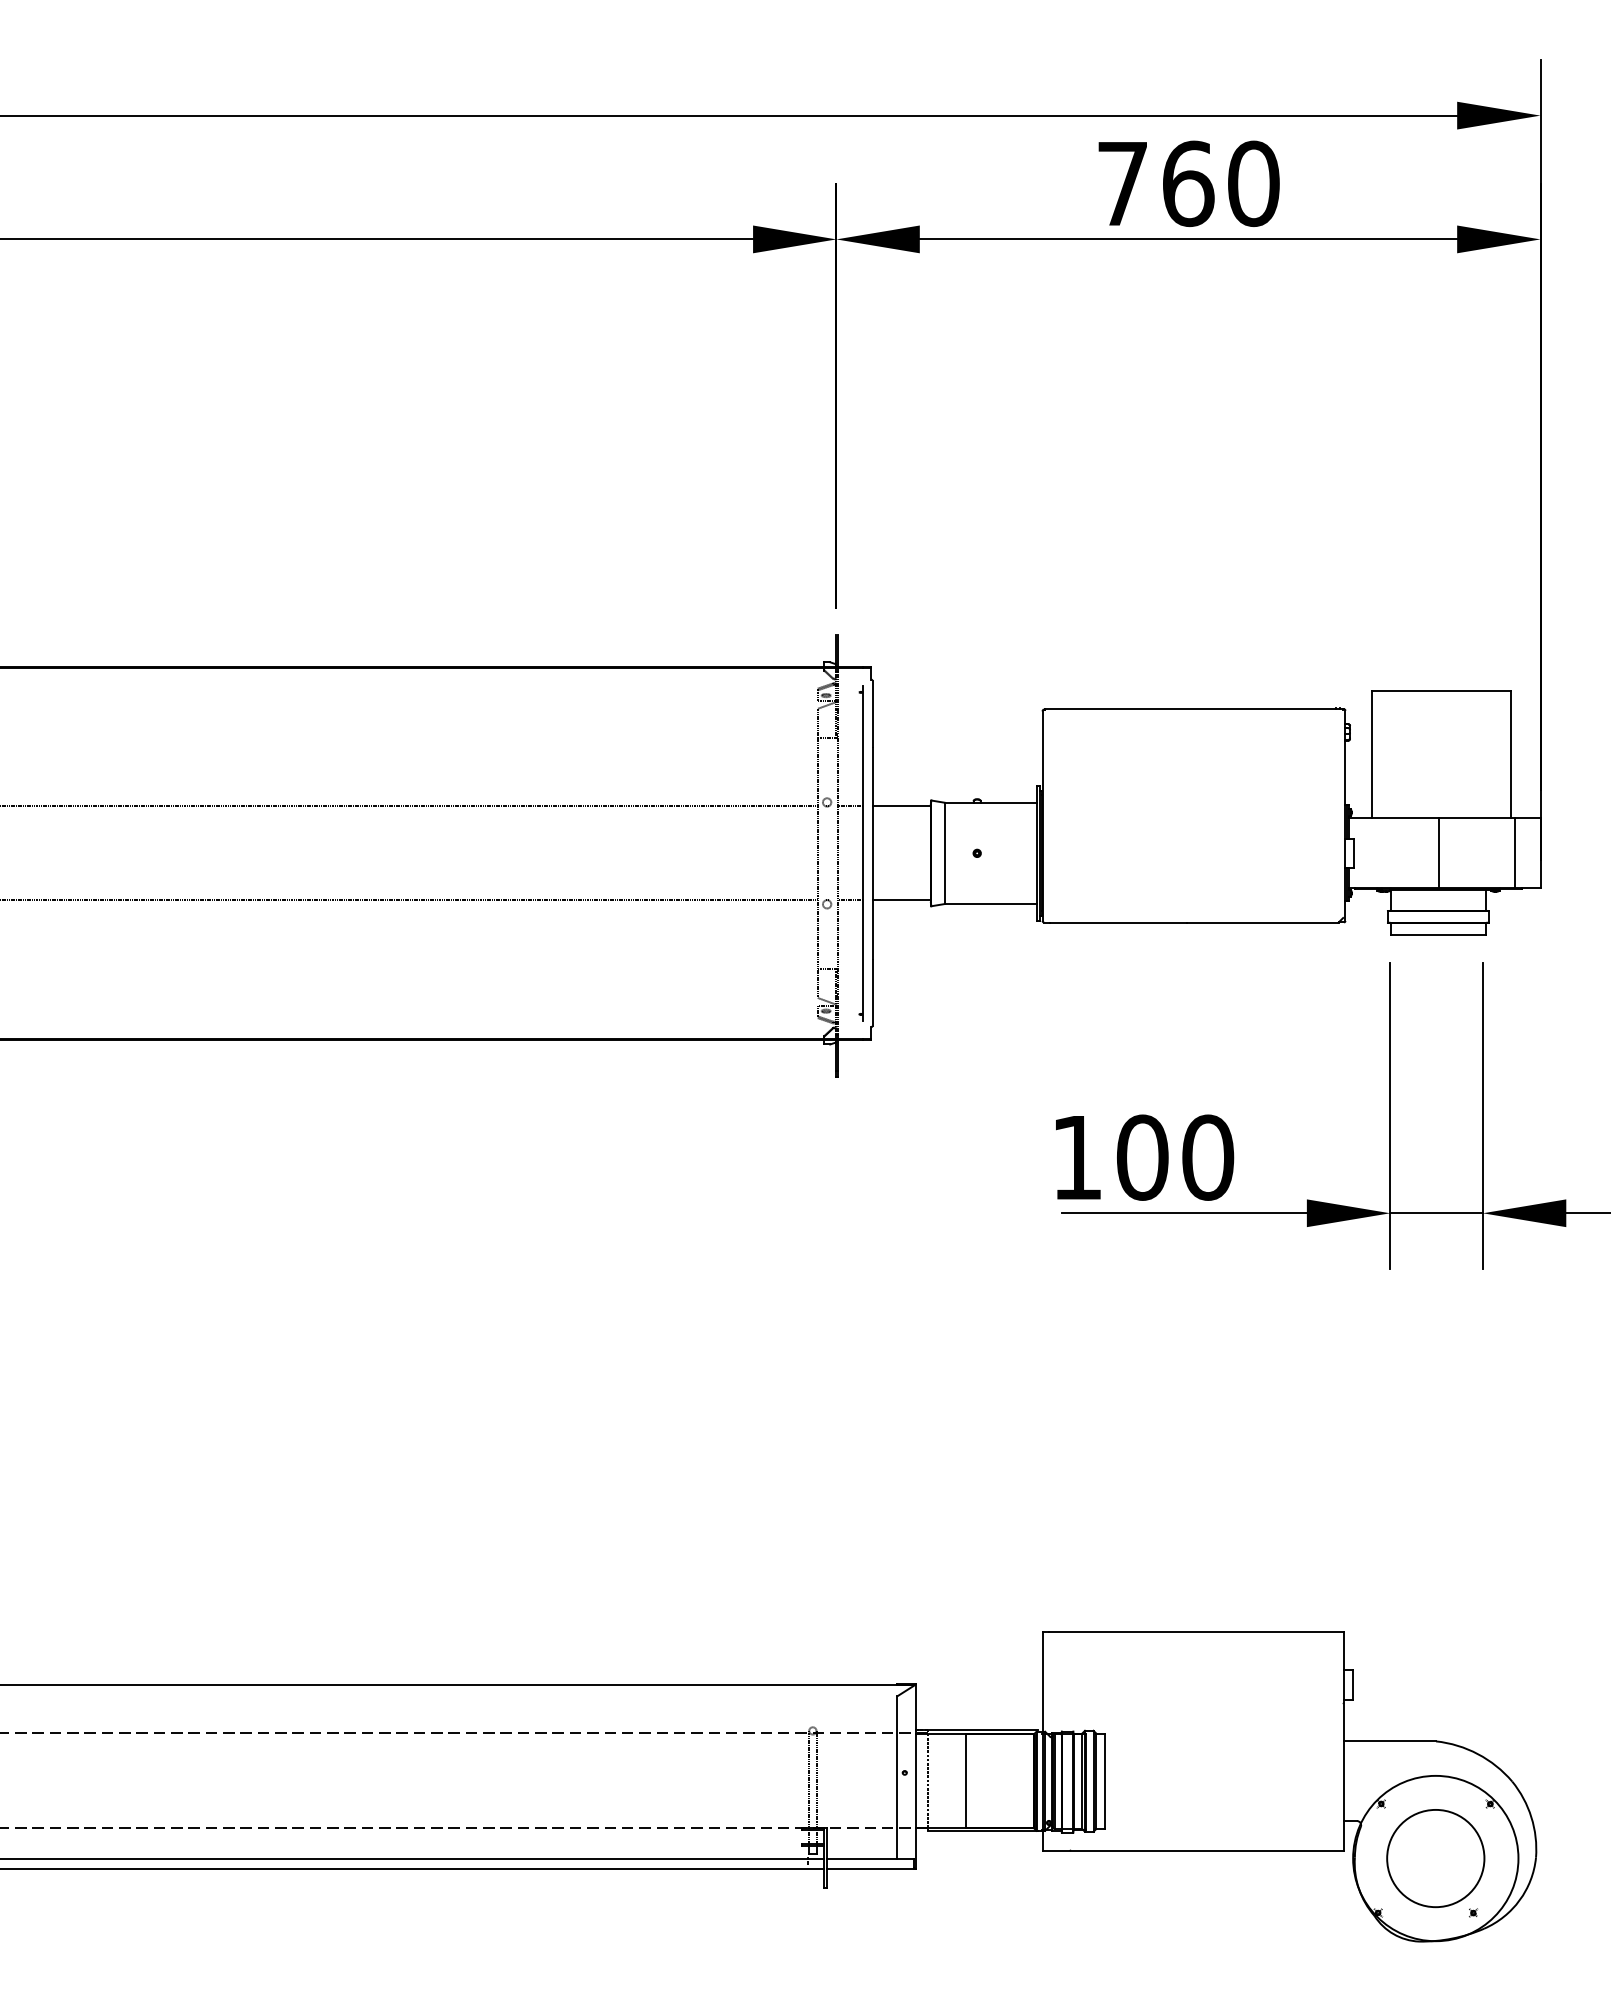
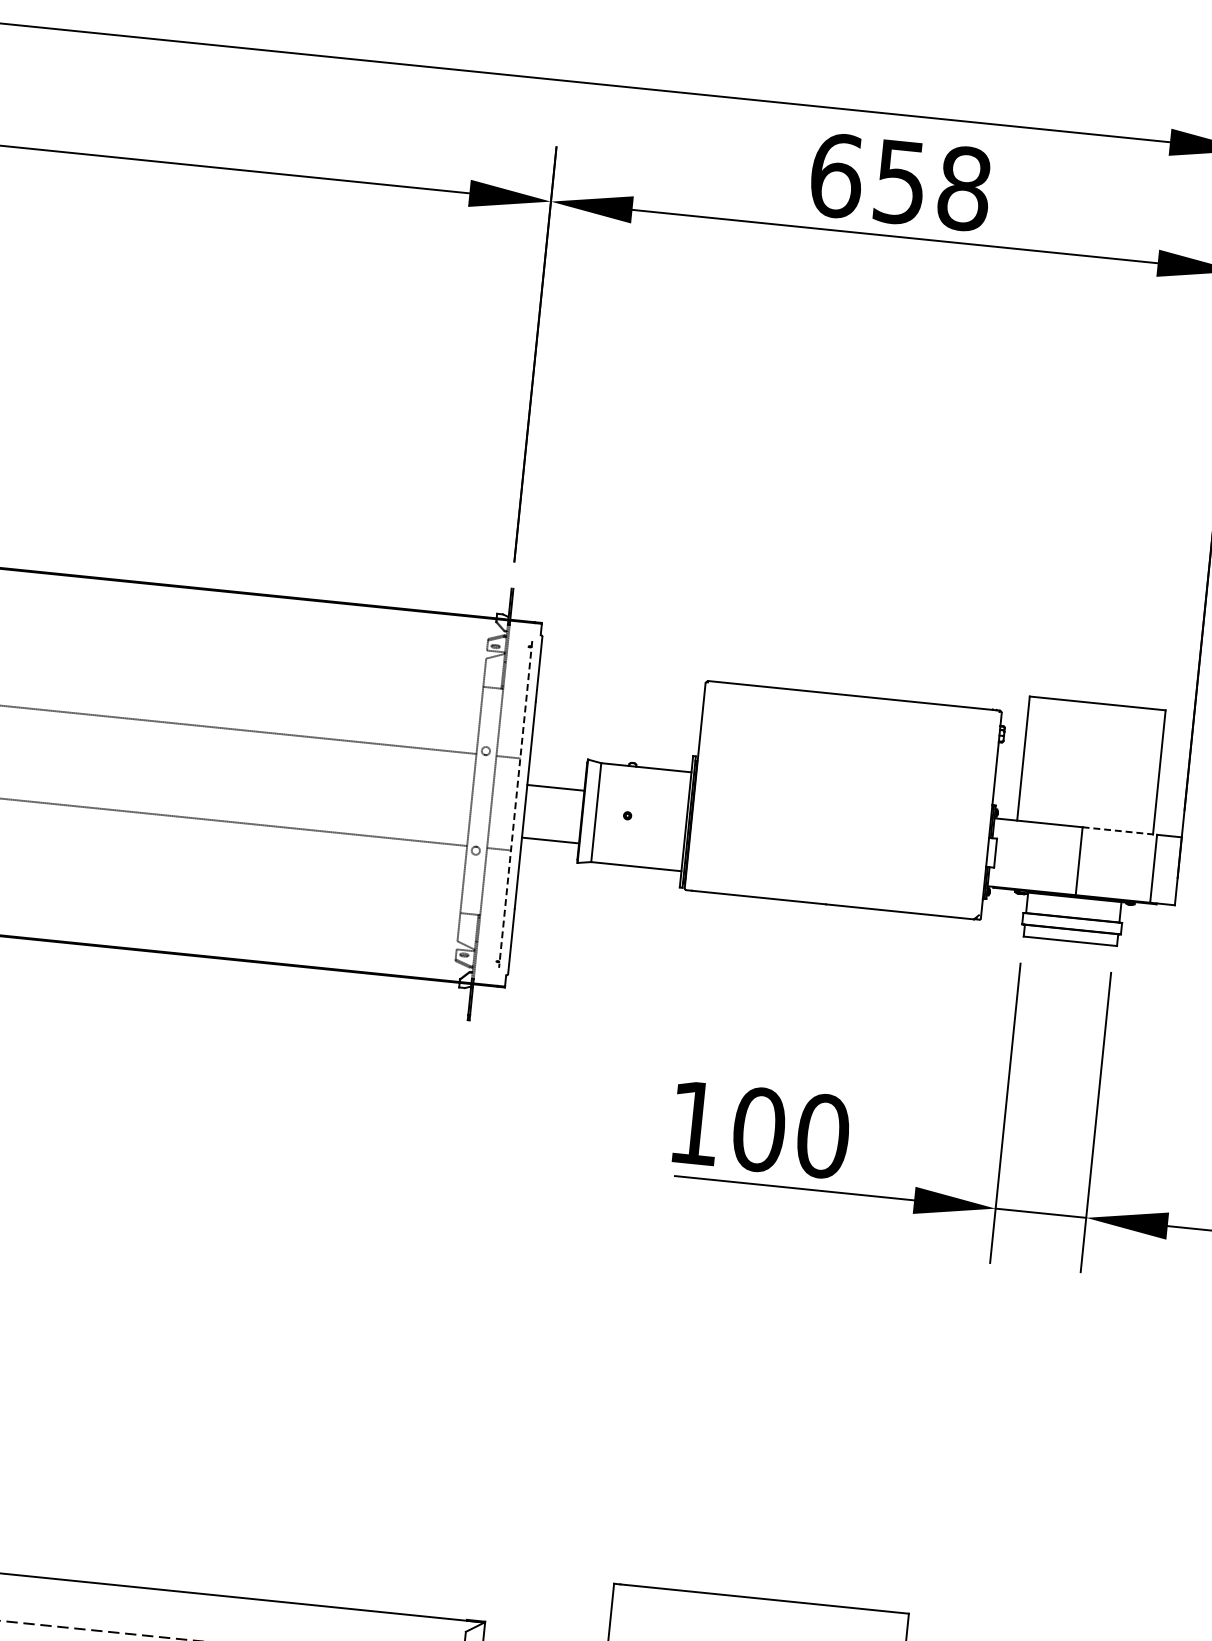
text: (1188, 183) -> (900, 181), 760 -> 658
line: (901, 806) -> (550, 840), moved
line: (1477, 818) -> (1120, 831), solid -> dashed
line: (862, 853) -> (515, 804), solid -> dashed
line: (901, 900) -> (555, 787), moved

